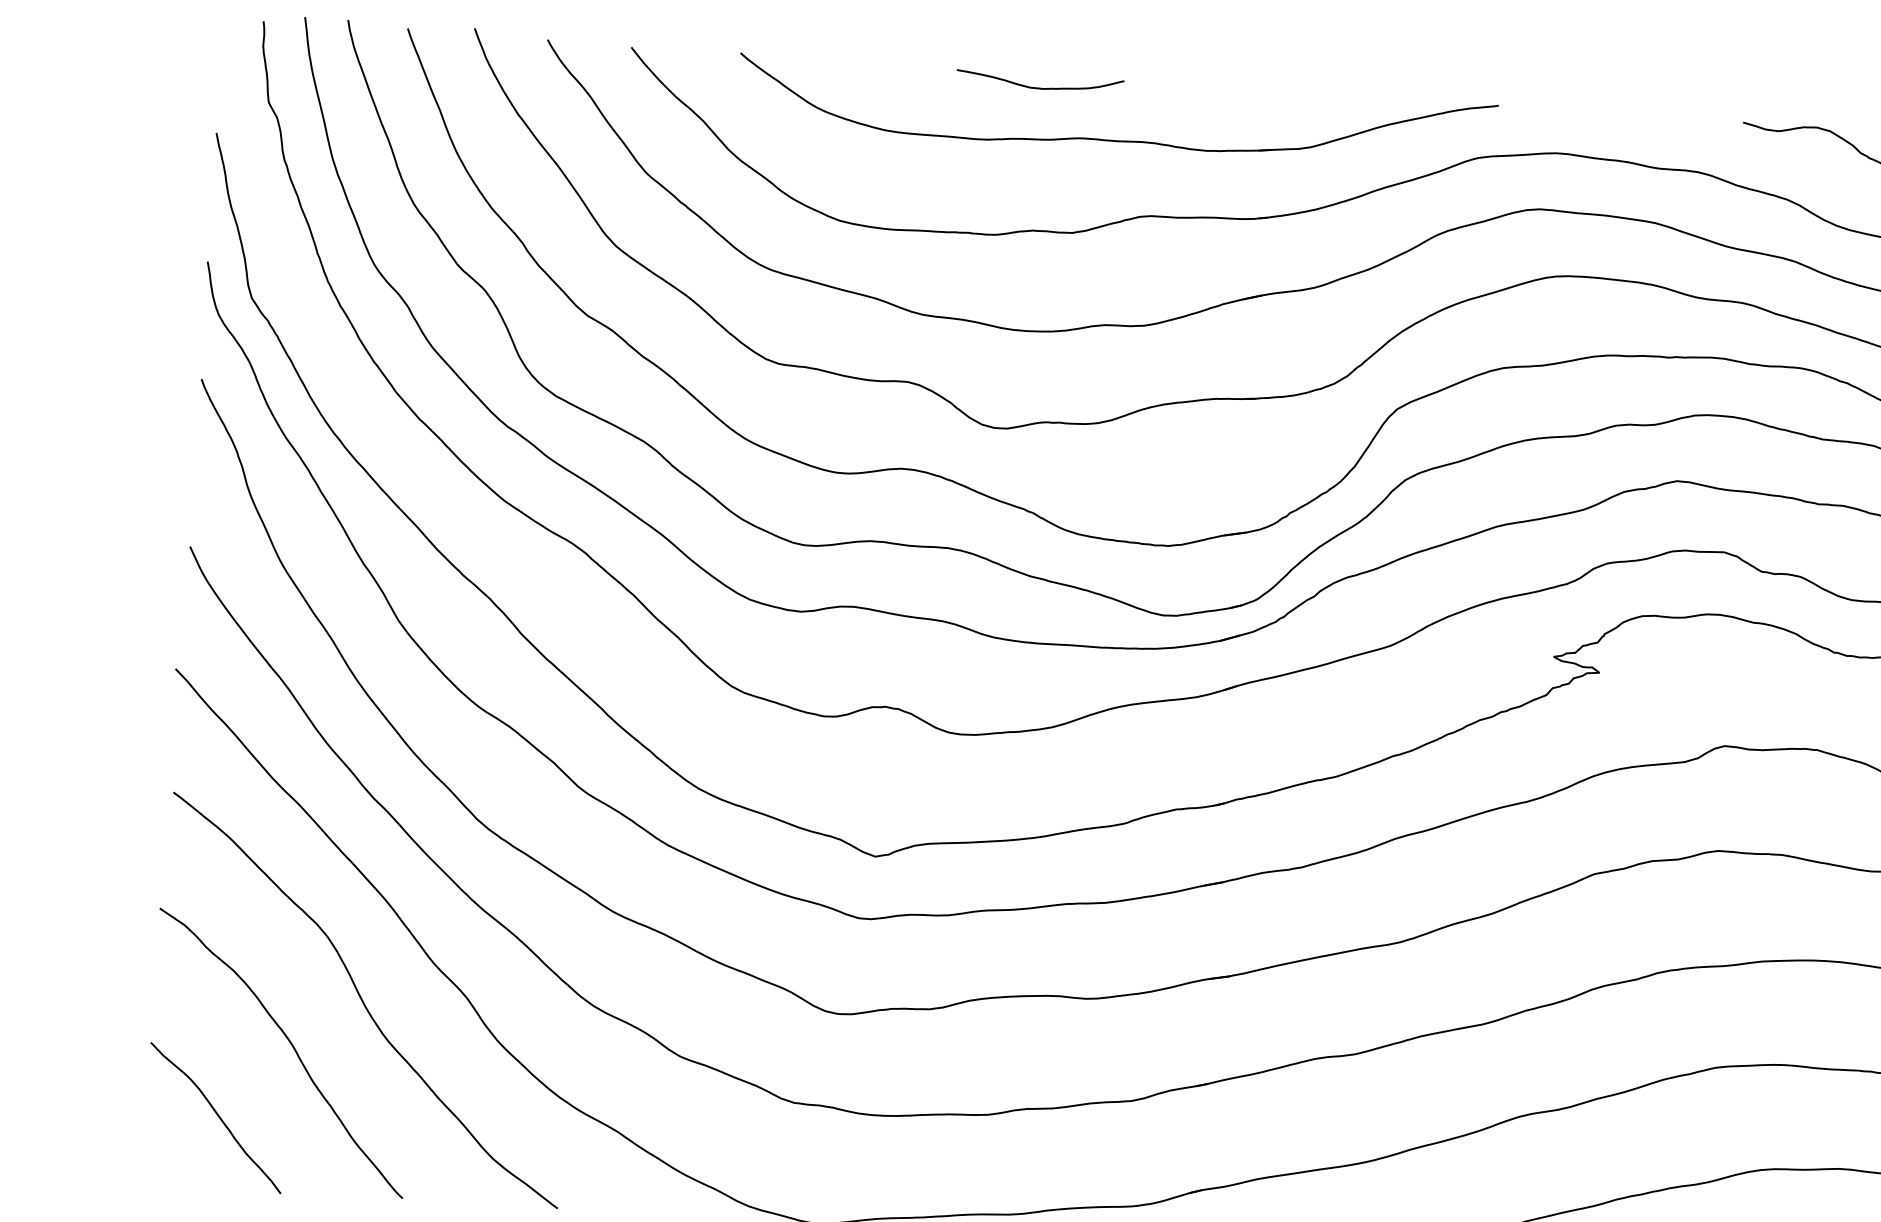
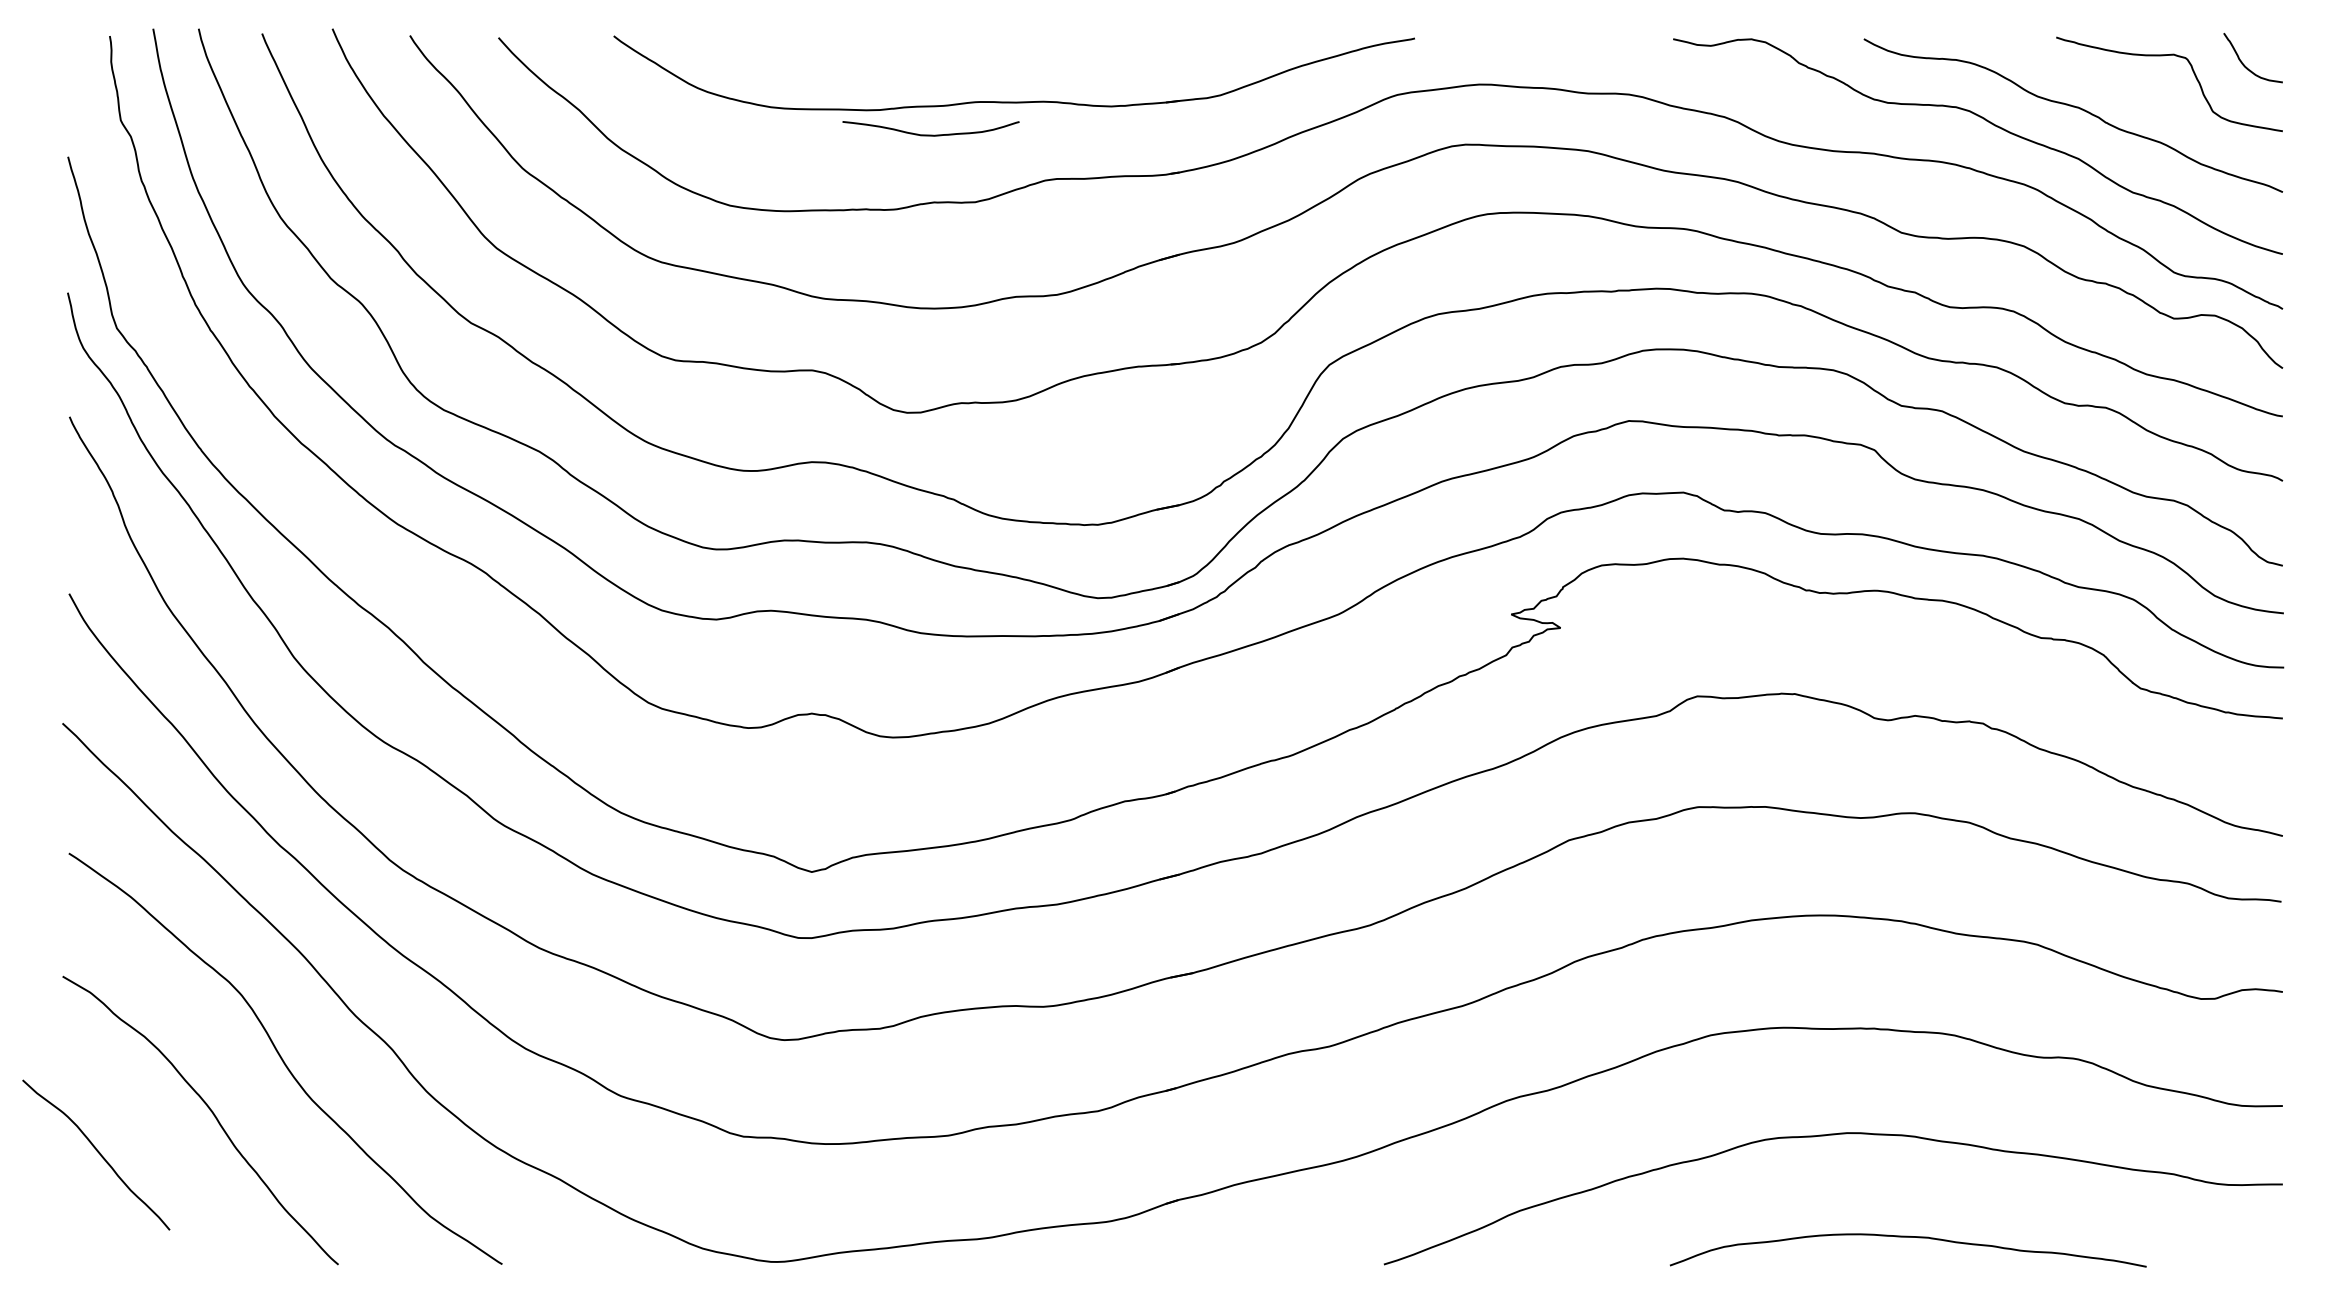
curve: (1039, 87) -> (930, 134), moved
curve: (217, 1115) -> (97, 1152), moved

